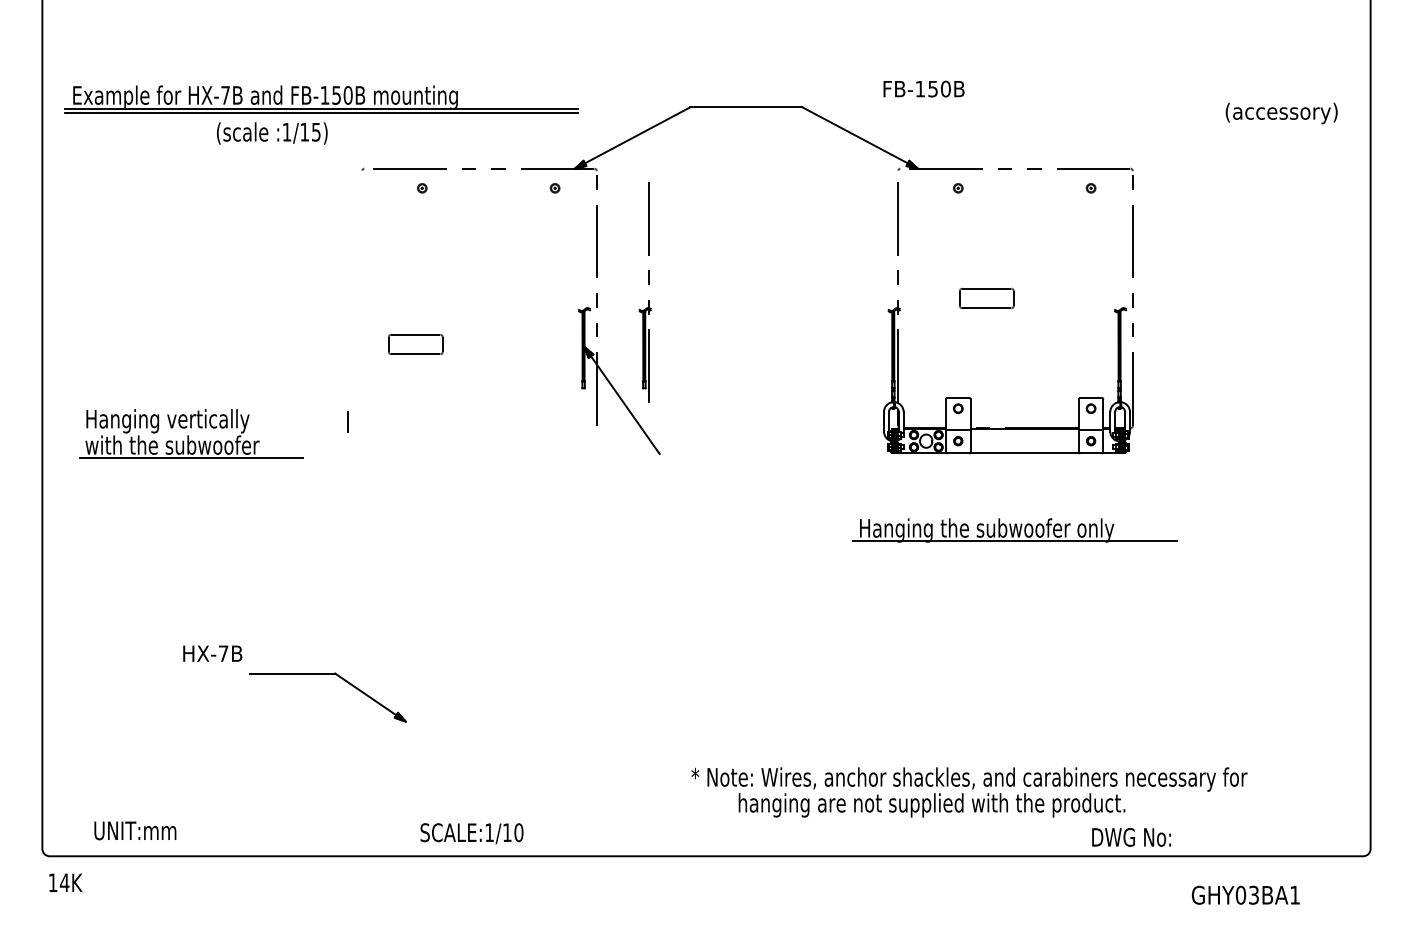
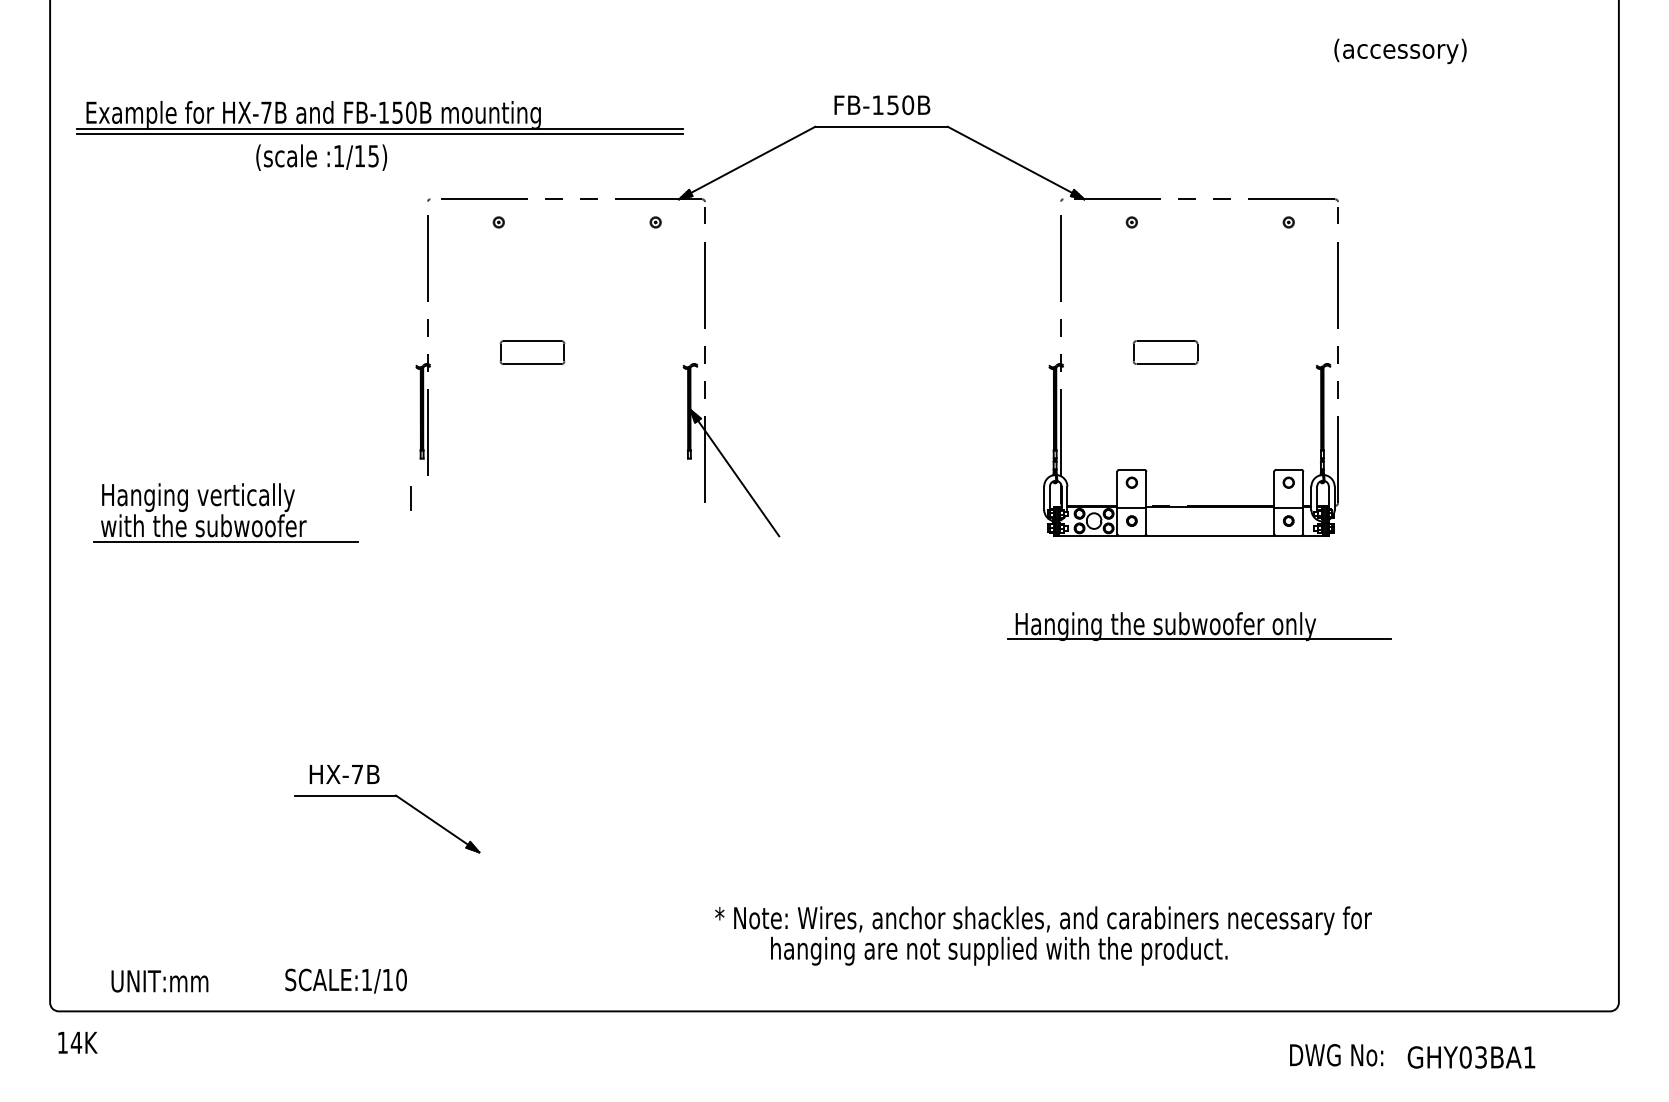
text: (923, 88) -> (881, 104), moved
text: (1281, 113) -> (1400, 51), moved
part: (648, 284) -> (427, 336), moved
part: (415, 344) -> (532, 352), moved
text: (212, 653) -> (344, 774), moved
text: (969, 792) -> (1043, 936), moved
text: (471, 833) -> (345, 980), moved
text: (1131, 837) -> (1336, 1055), moved

